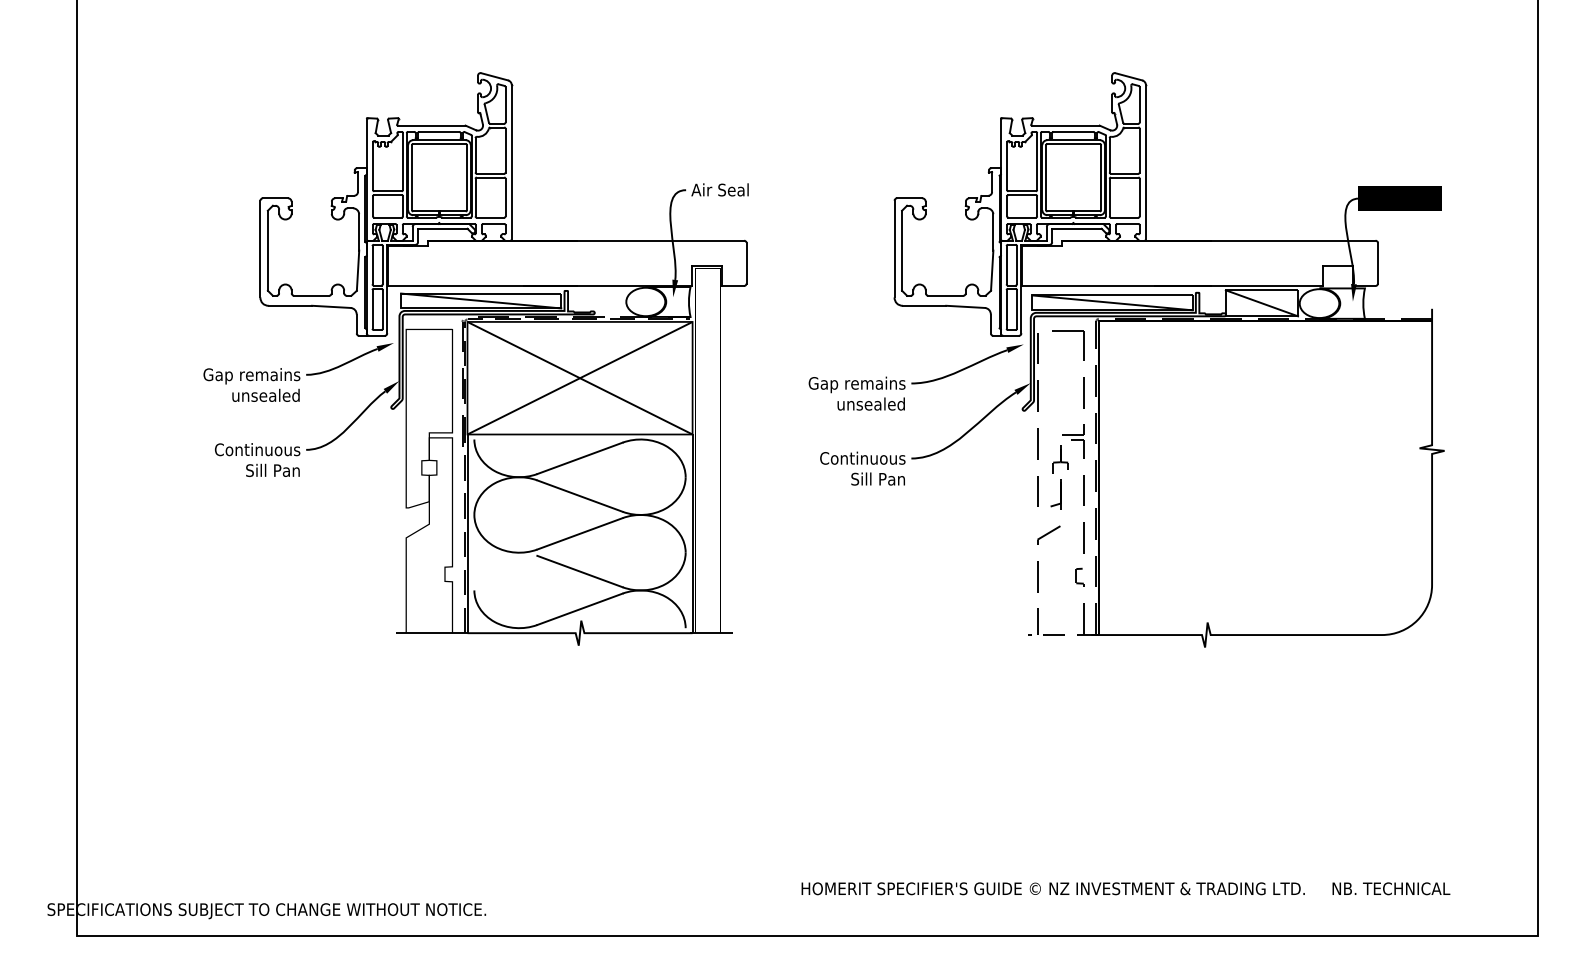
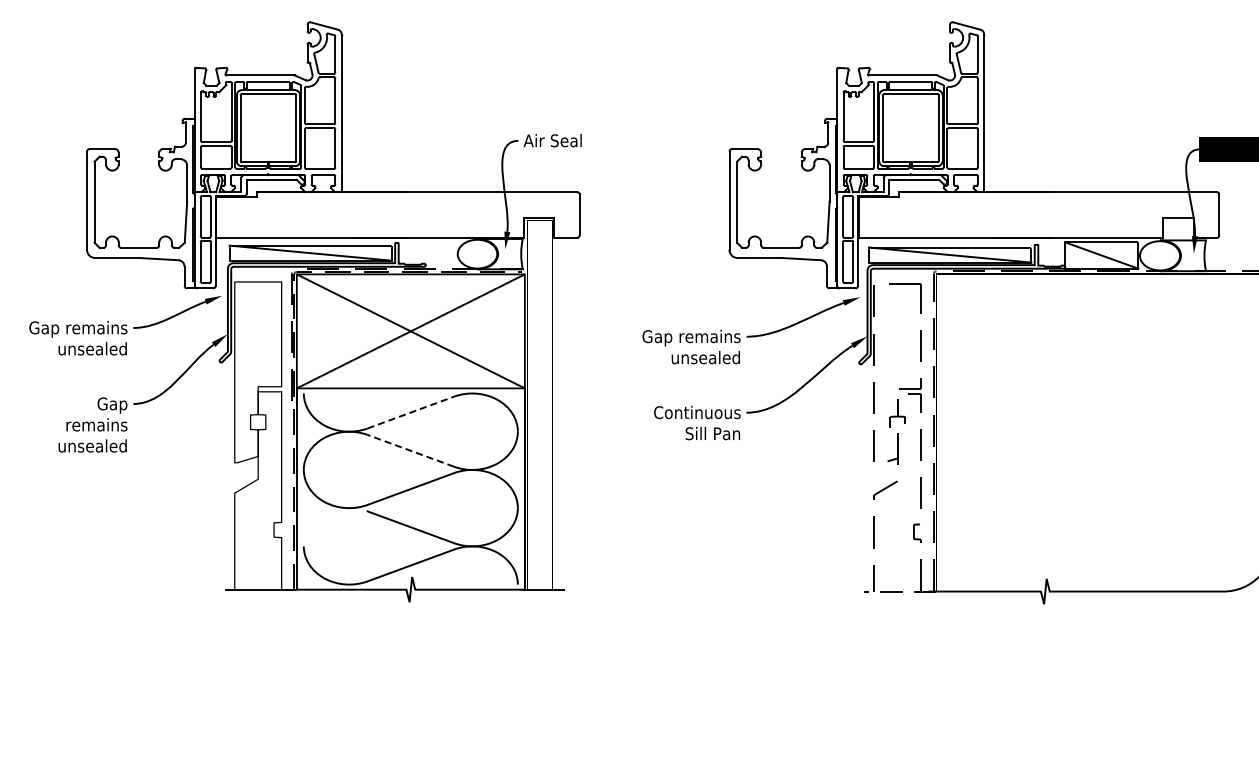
line: (580, 458) -> (411, 412), solid -> dashed
text: (257, 470) -> (84, 424), Continuous Sill Pan -> Gap remains unsealed
line: (579, 495) -> (410, 450), solid -> dashed

